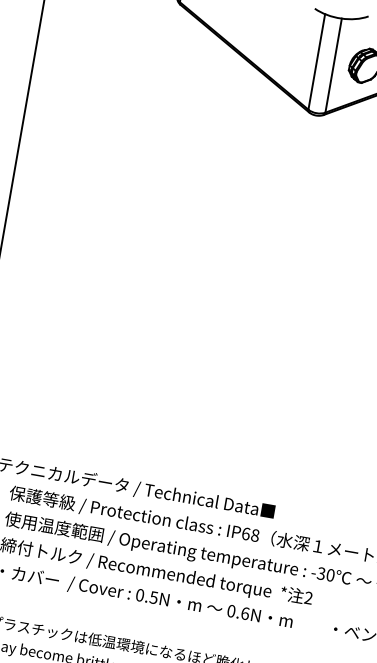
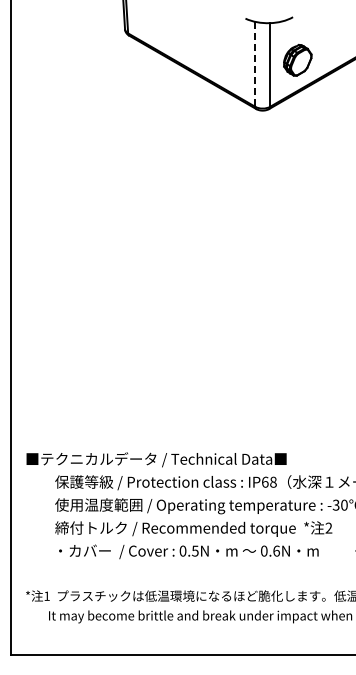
line: (317, 62) -> (255, 64), solid -> dashed

